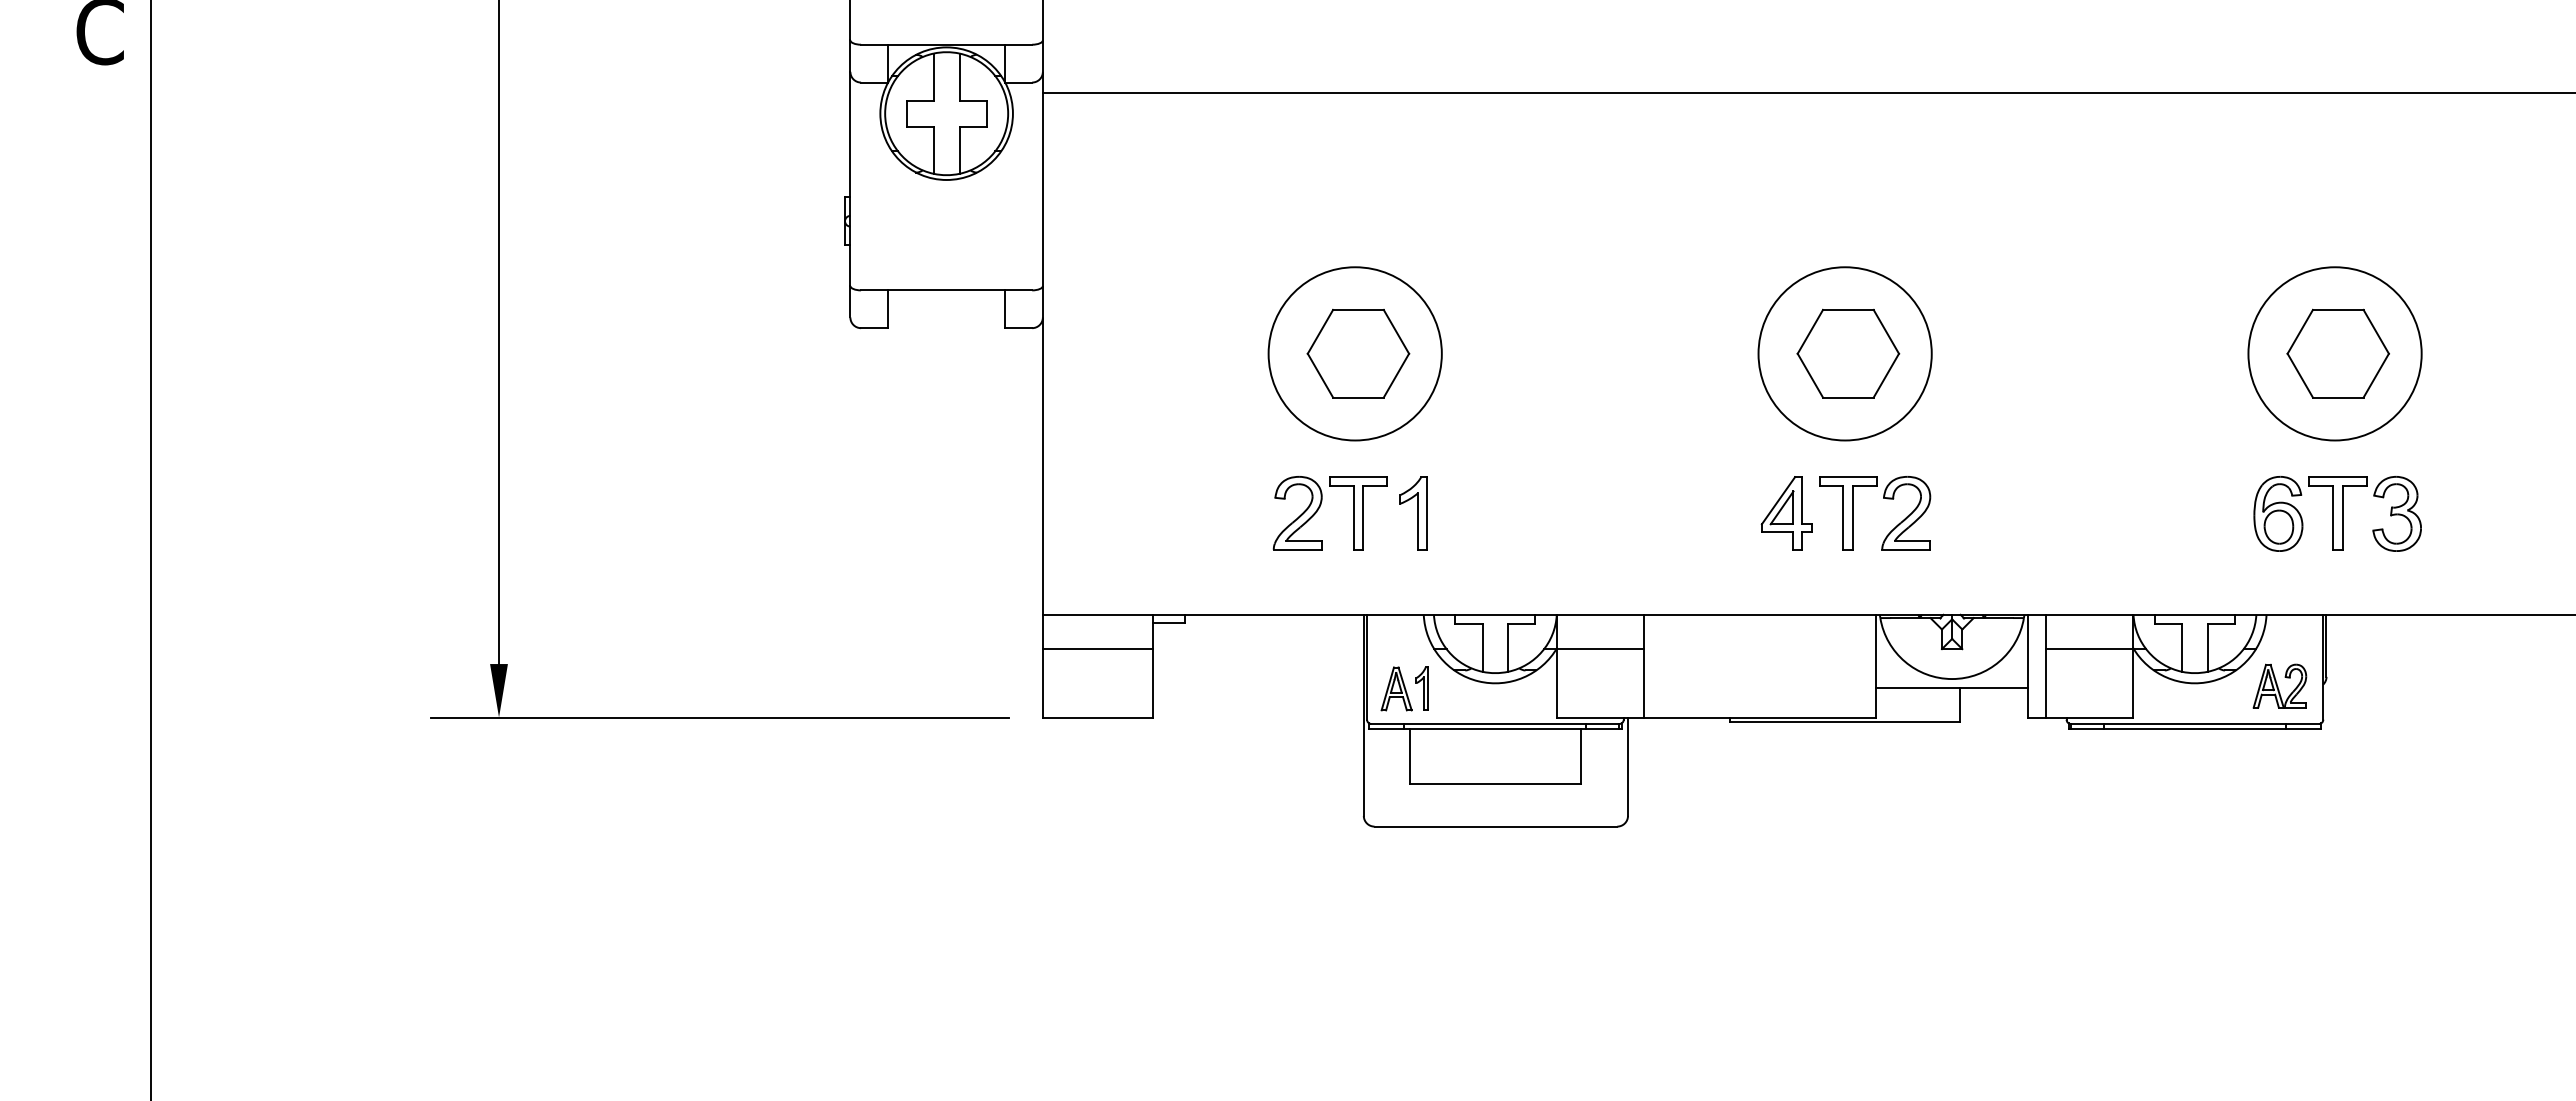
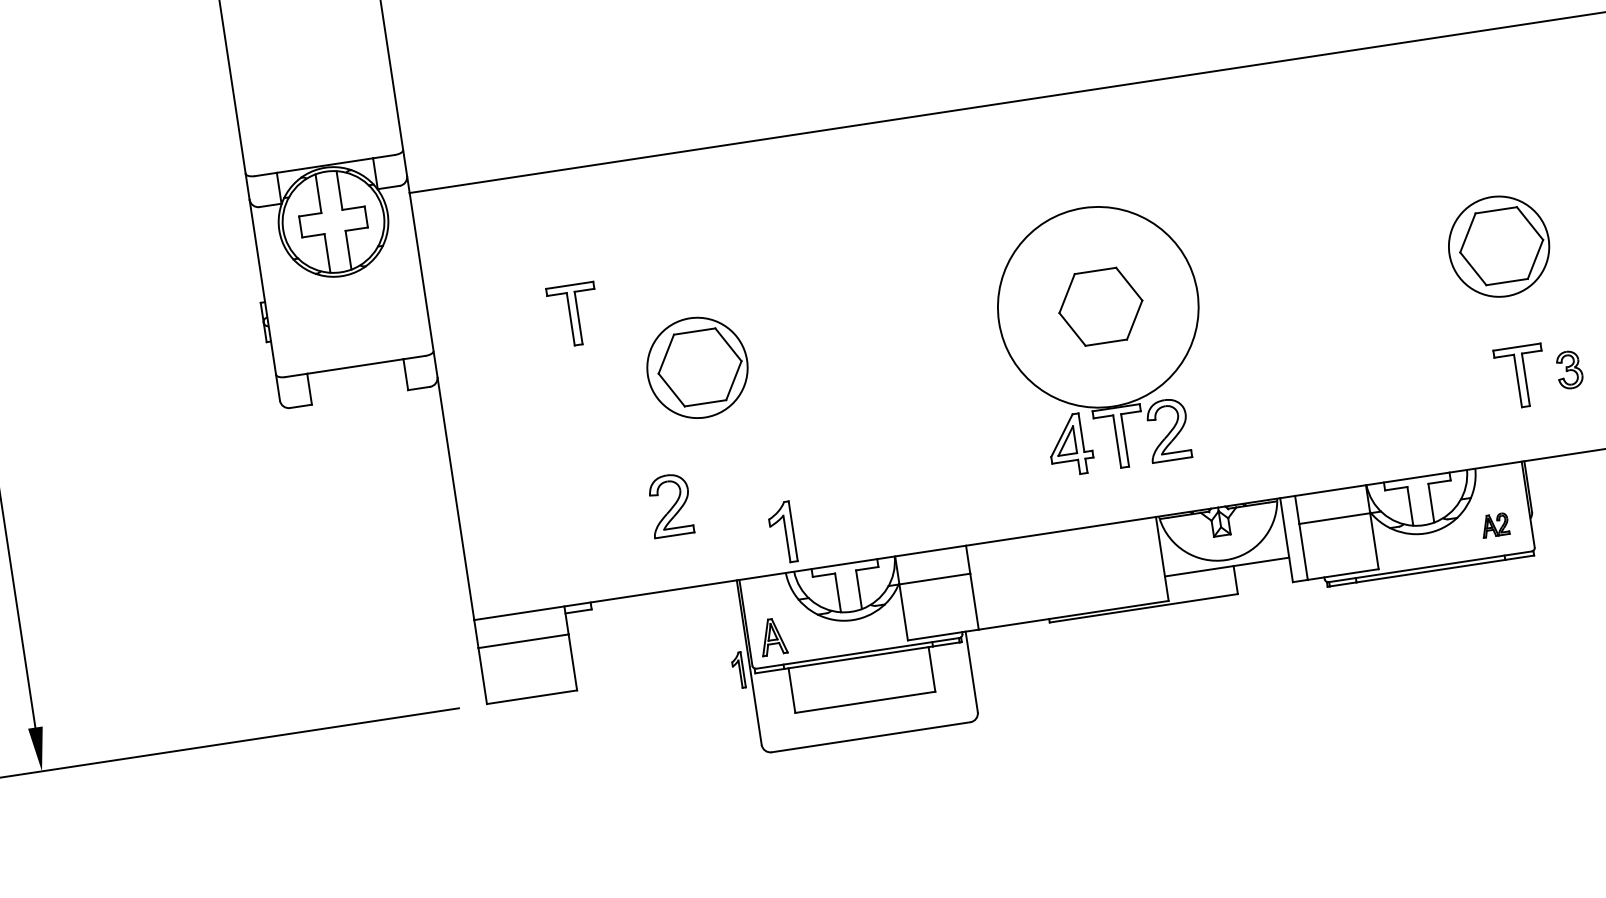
circle: (1354, 353) -> (696, 367), size x0.7
circle: (1844, 353) -> (1097, 307), size x1.4
circle: (2334, 353) -> (1498, 246), size x0.7
part: (1358, 513) -> (574, 315), moved
part: (1413, 513) -> (782, 533), moved
part: (2278, 513) -> (1472, 384), removed
part: (2396, 513) -> (1569, 369), size x0.6
part: (2279, 685) -> (1494, 524), size x0.6
part: (1421, 688) -> (737, 670), moved

